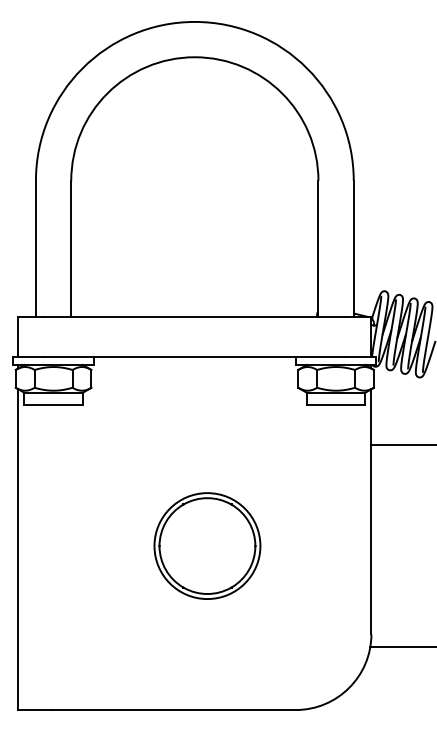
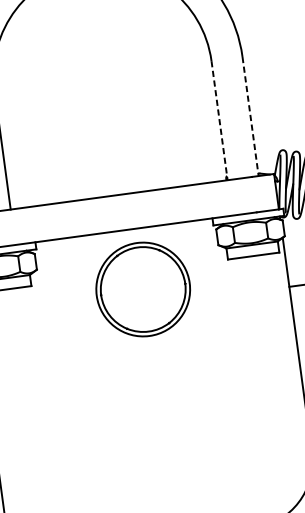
line: (318, 248) -> (219, 120), solid -> dashed
line: (353, 248) -> (250, 116), solid -> dashed
part: (207, 545) -> (143, 289), moved

